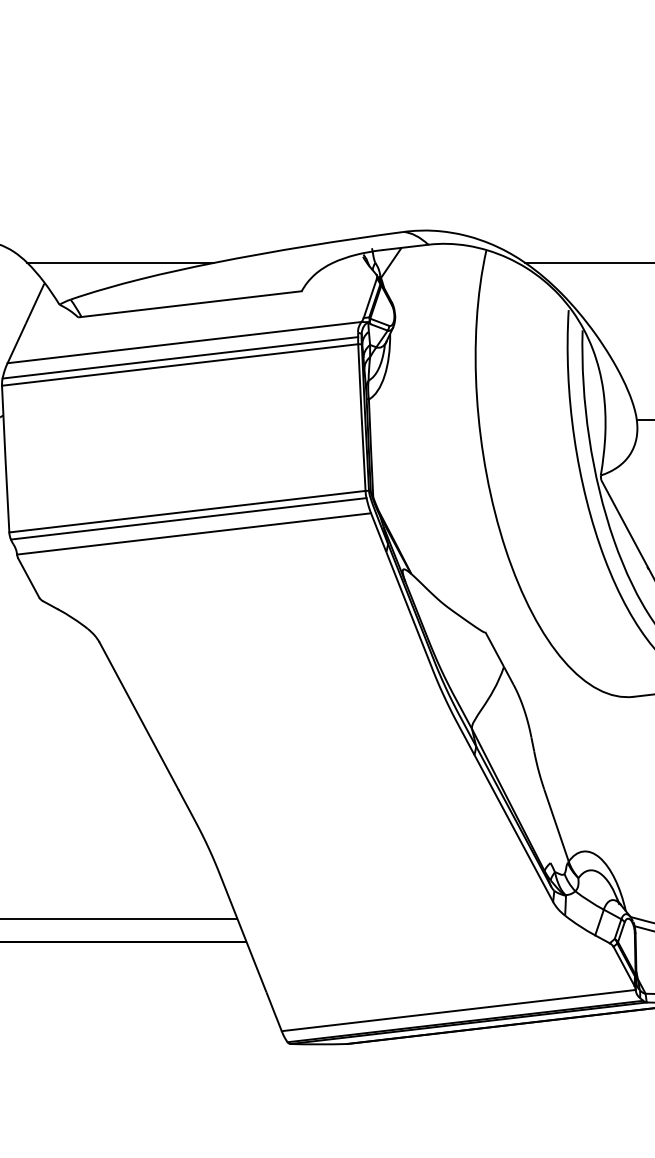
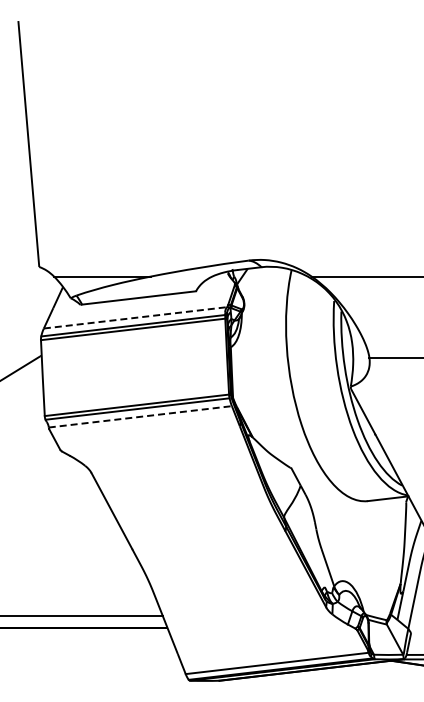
line: (184, 341) -> (135, 317), solid -> dashed
line: (194, 533) -> (140, 416), solid -> dashed

